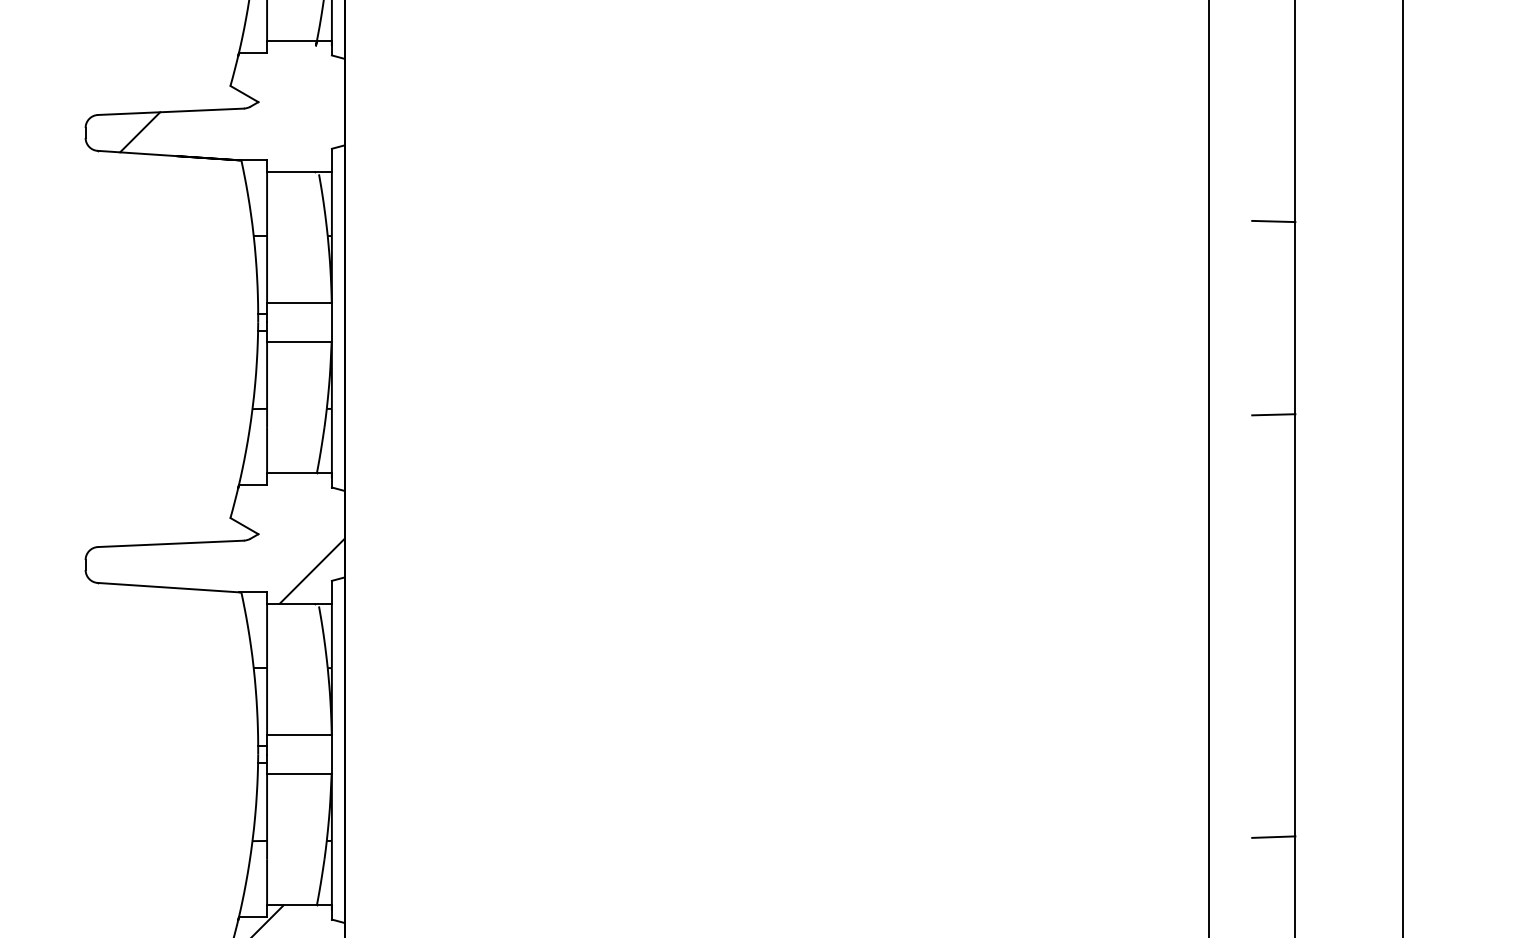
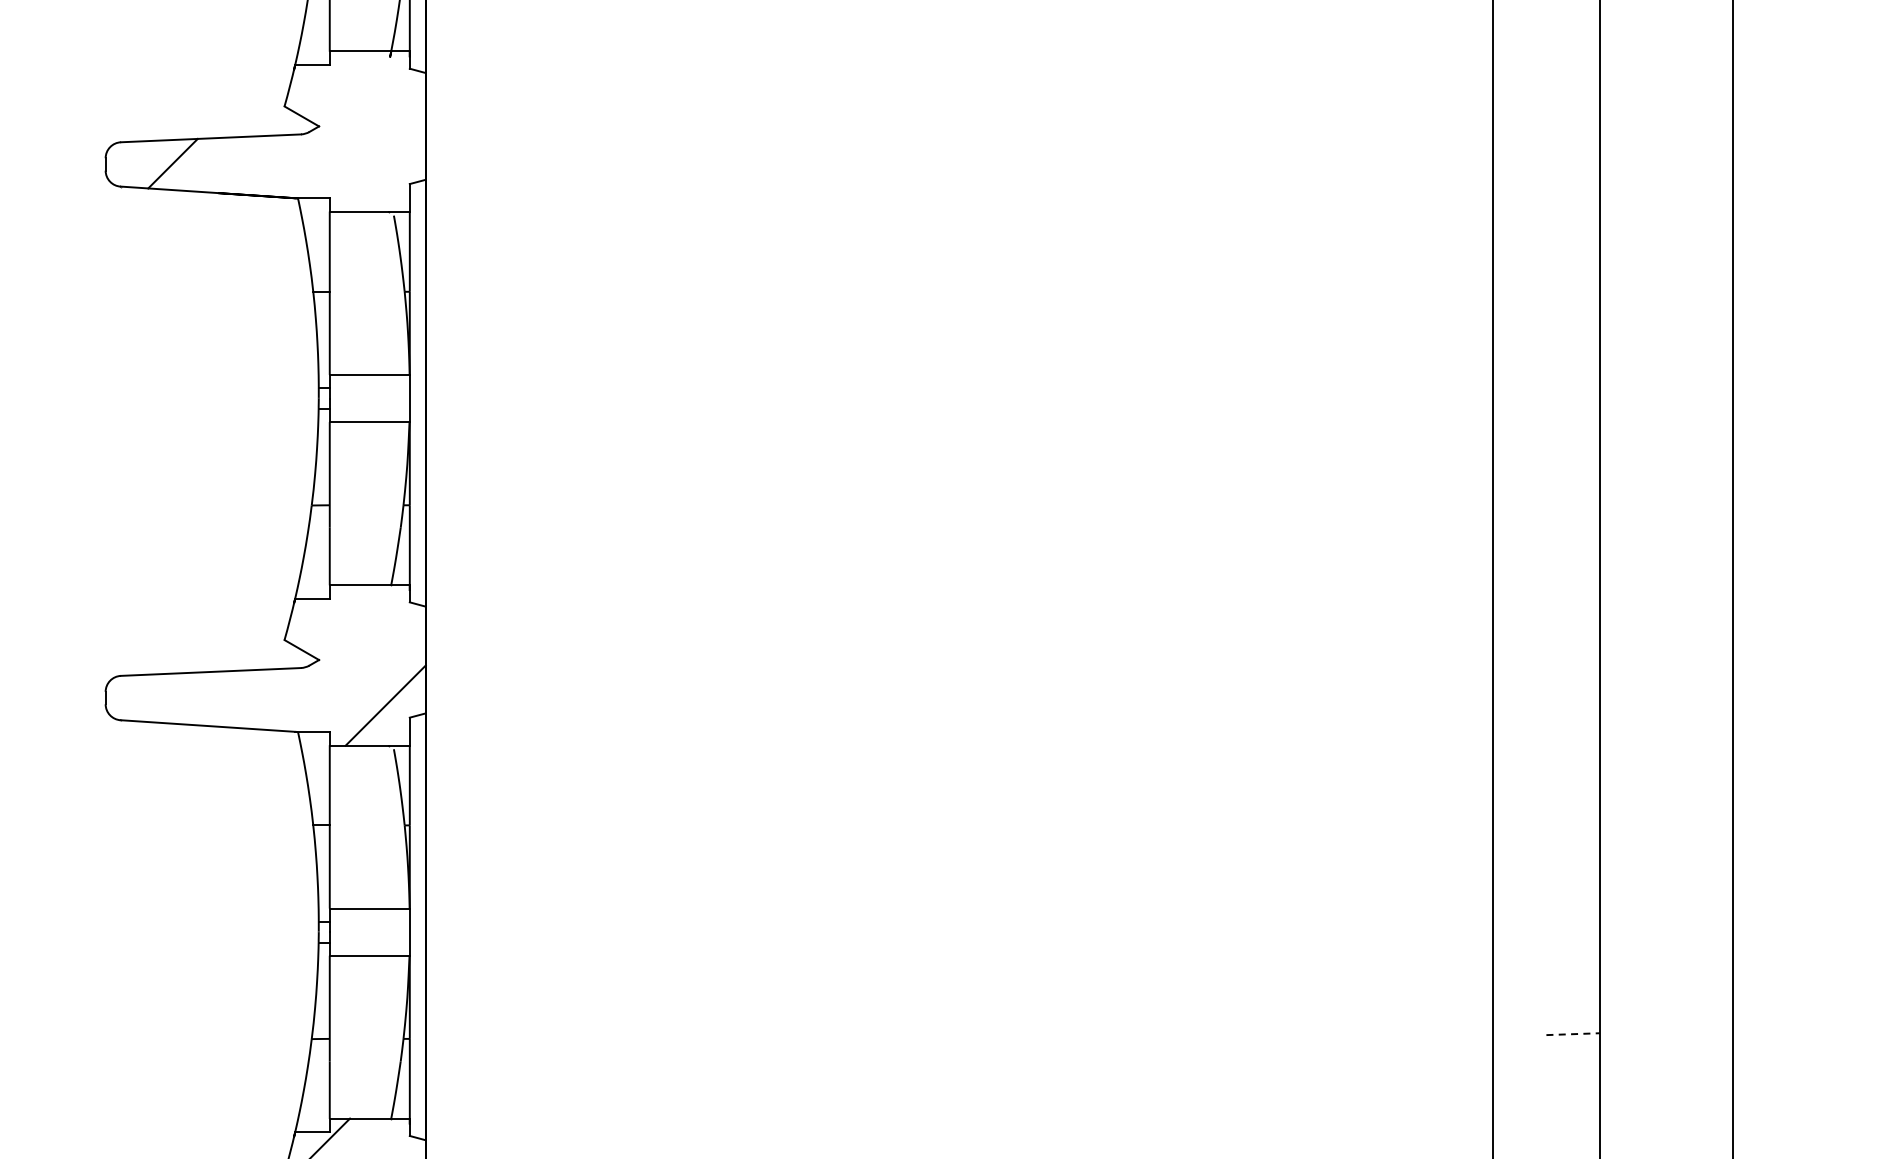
line: (1273, 221) -> (1572, 273), removed
line: (1273, 414) -> (1572, 512), removed
line: (1274, 837) -> (1573, 1034), solid -> dashed

